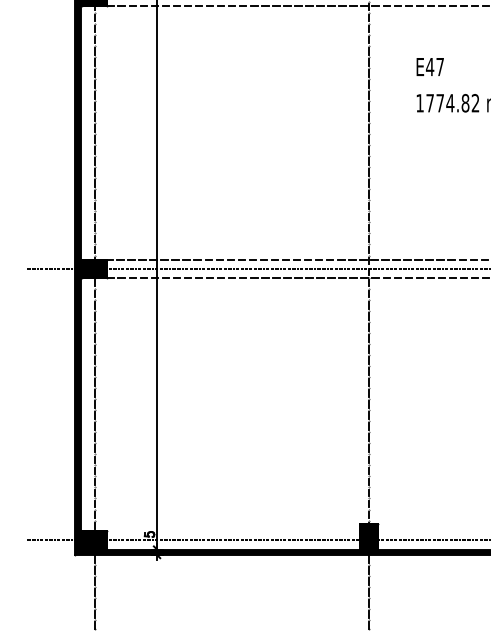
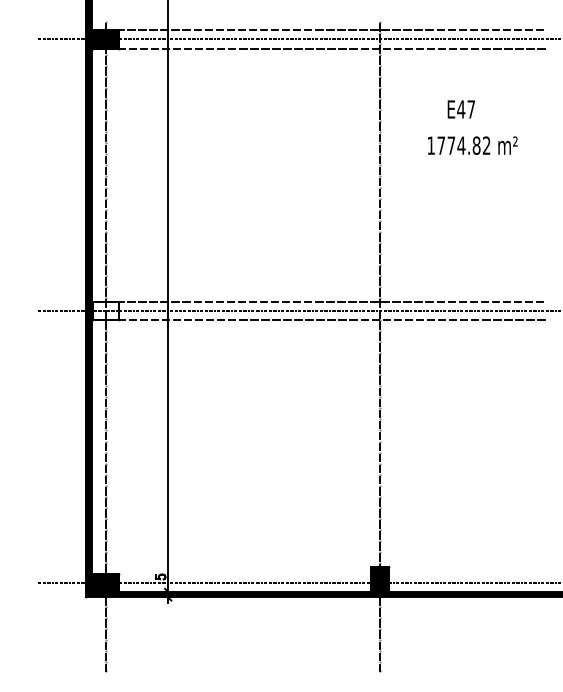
text: (429, 67) -> (460, 109), moved
fill: (94, 269) -> (105, 311), removed

